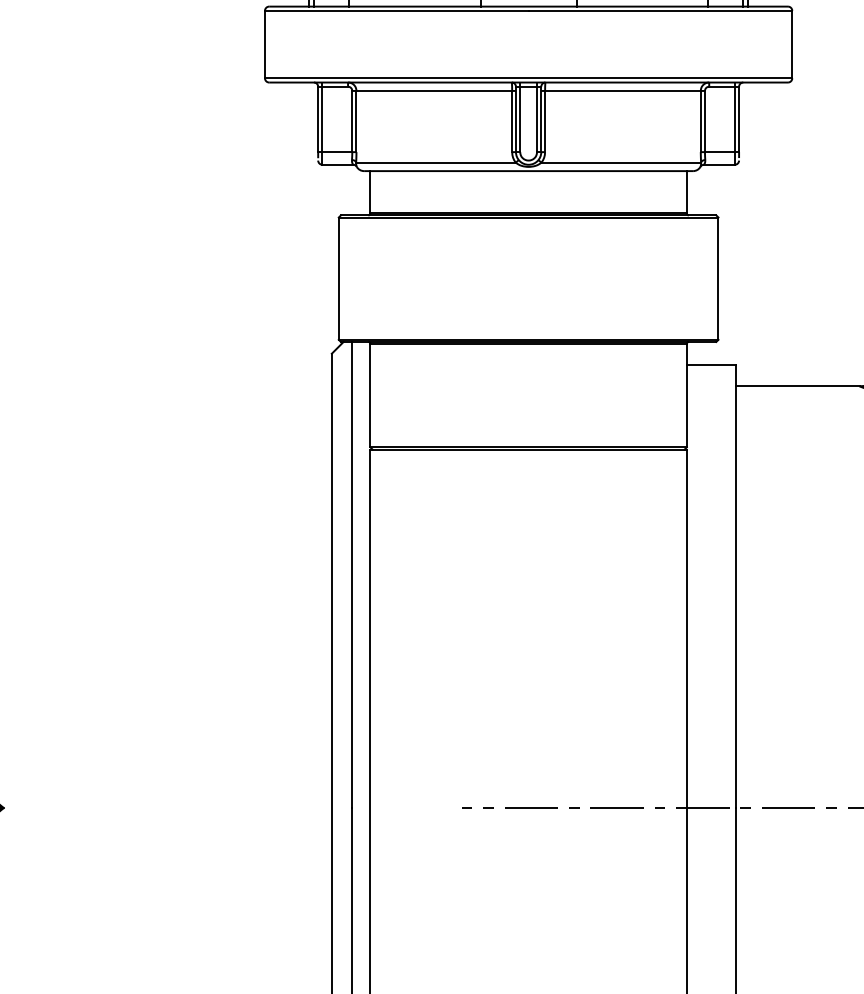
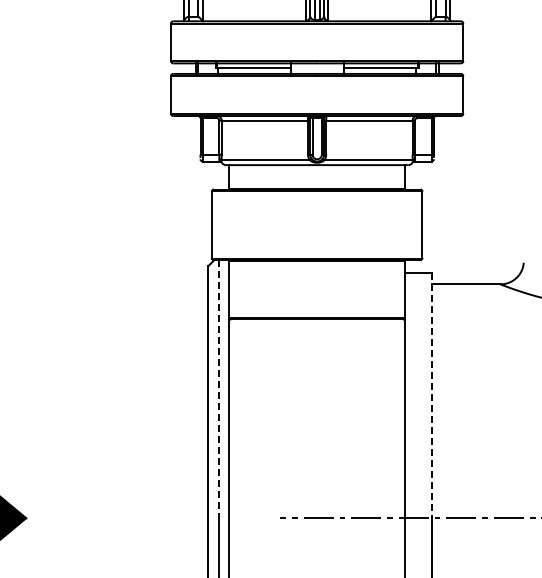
line: (352, 575) -> (219, 389), solid -> dashed
line: (734, 586) -> (431, 395), solid -> dashed

